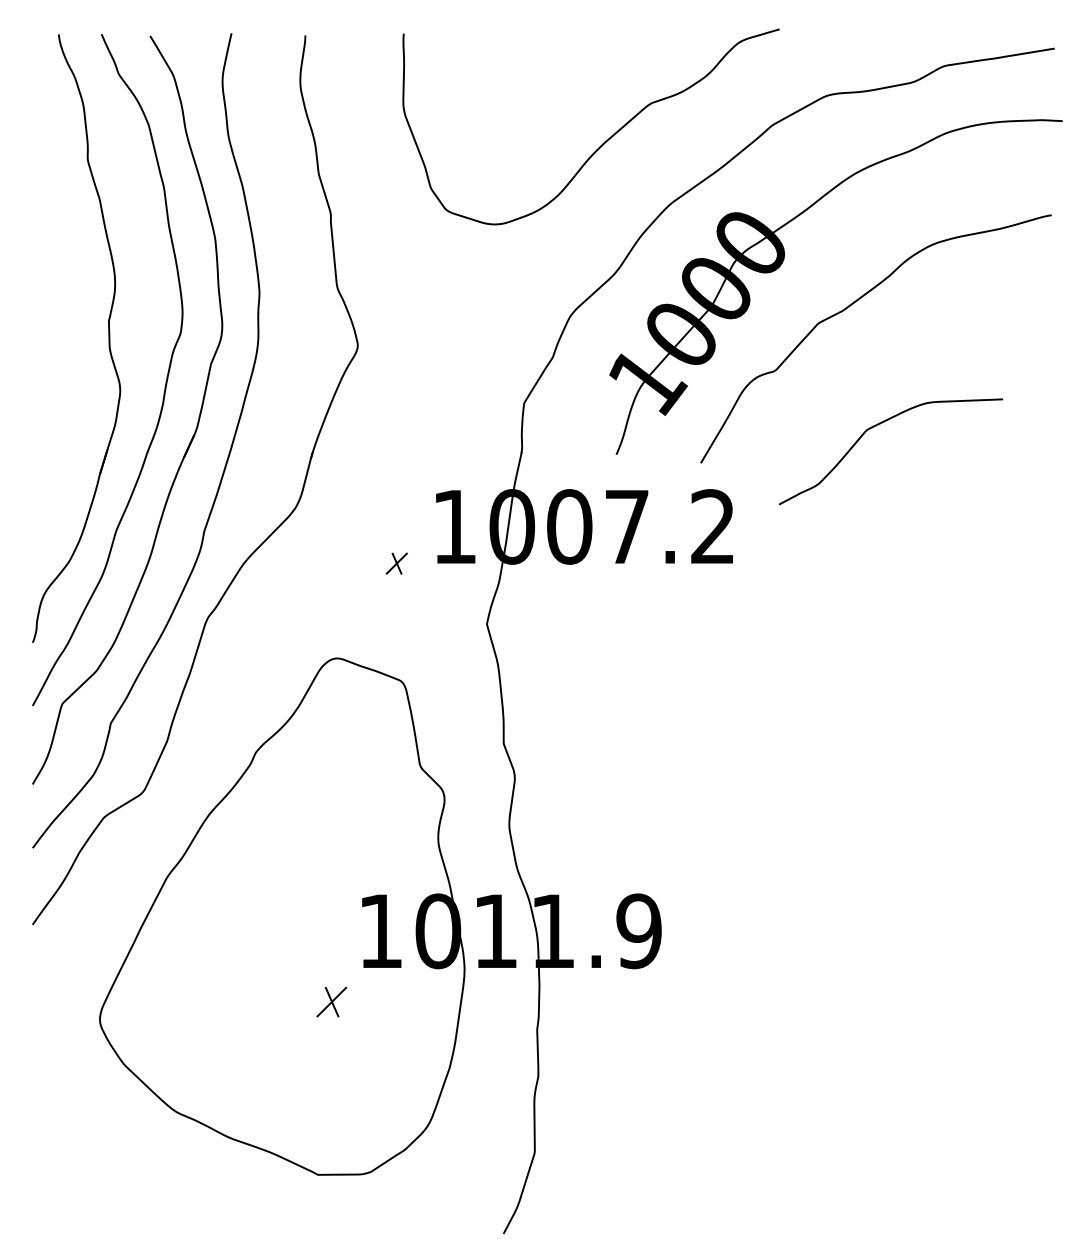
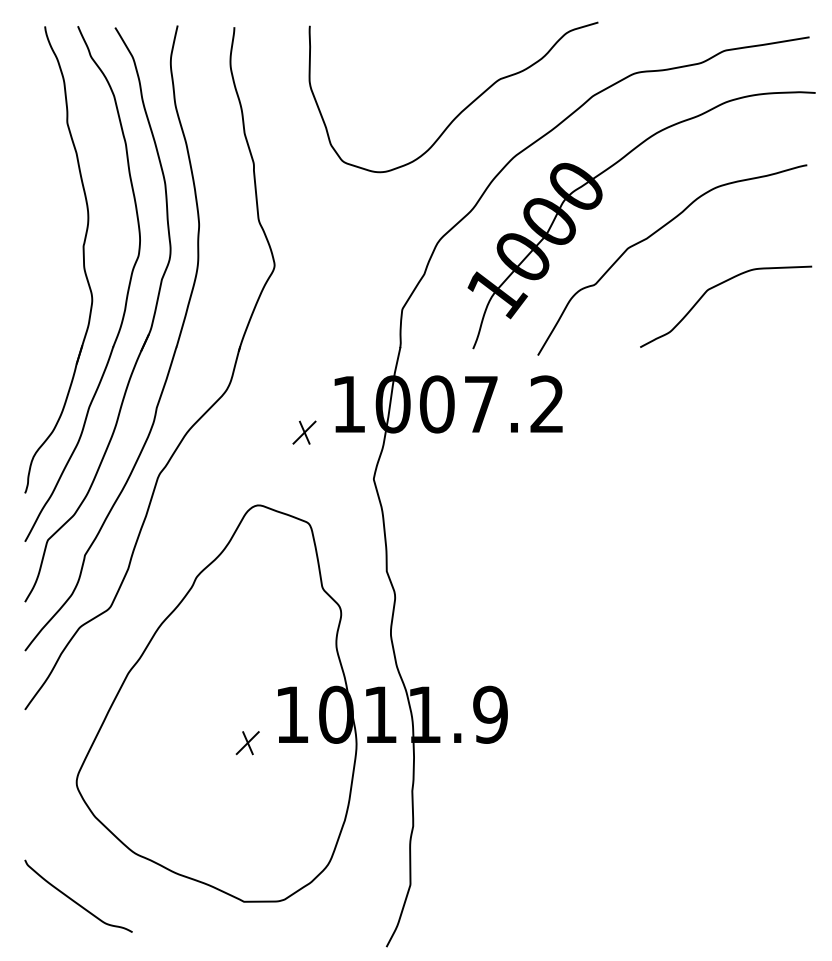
curve: (878, 425) -> (716, 286), moved
part: (396, 563) -> (304, 432), size x1.43
part: (331, 1001) -> (247, 742), moved
curve: (97, 1173) -> (74, 900), added

